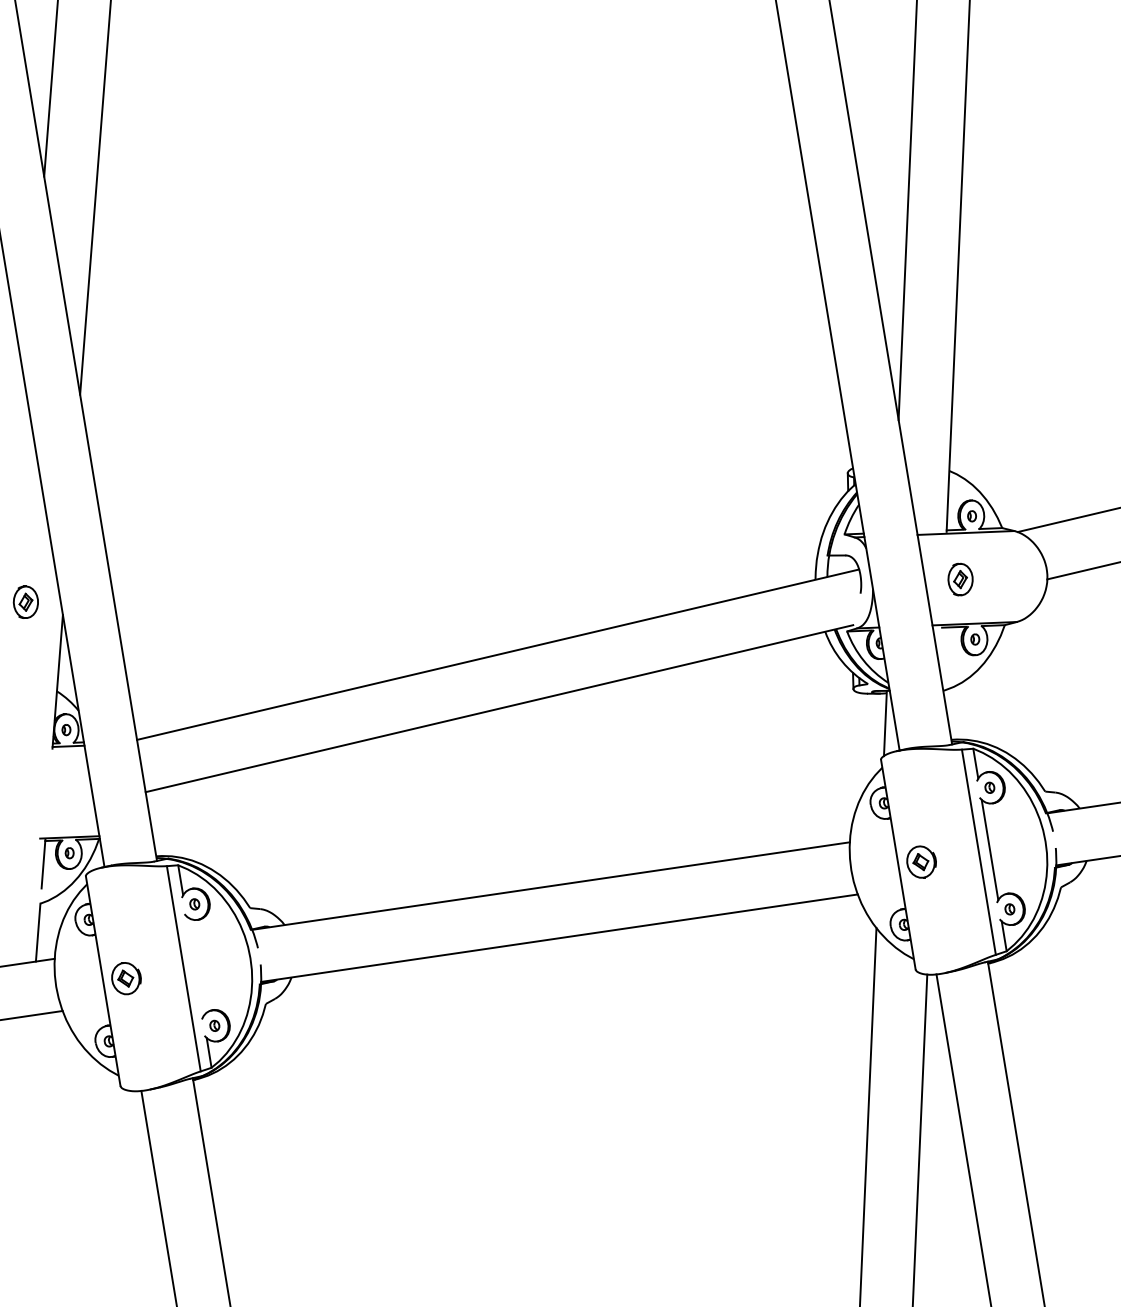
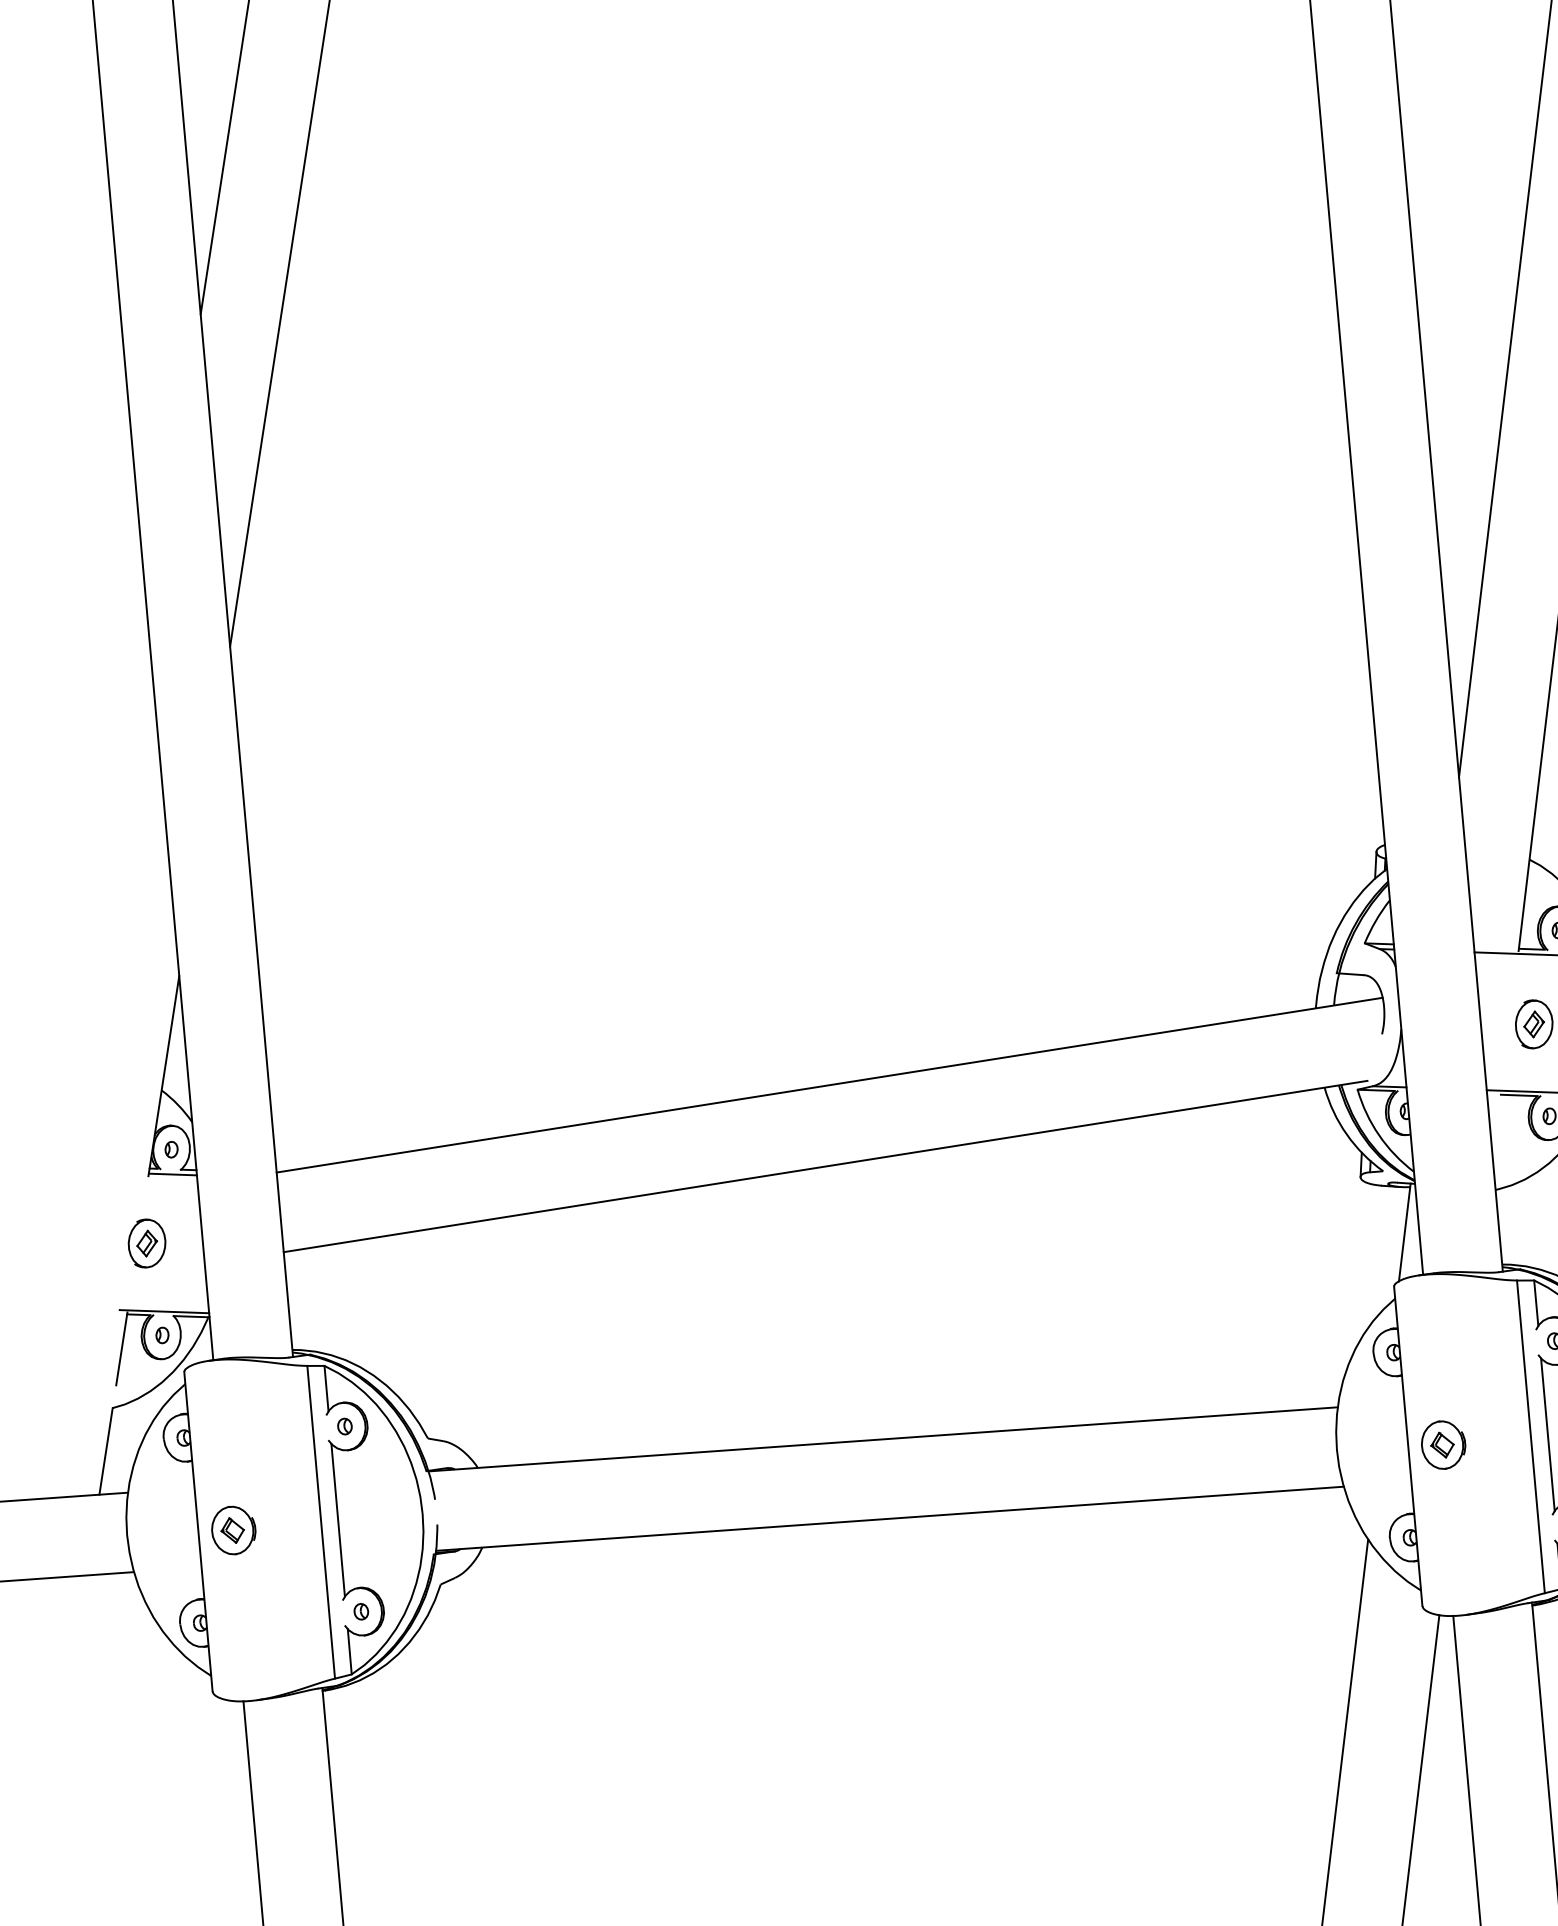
part: (25, 601) -> (146, 1242), moved
line: (194, 966) -> (337, 1520), added

